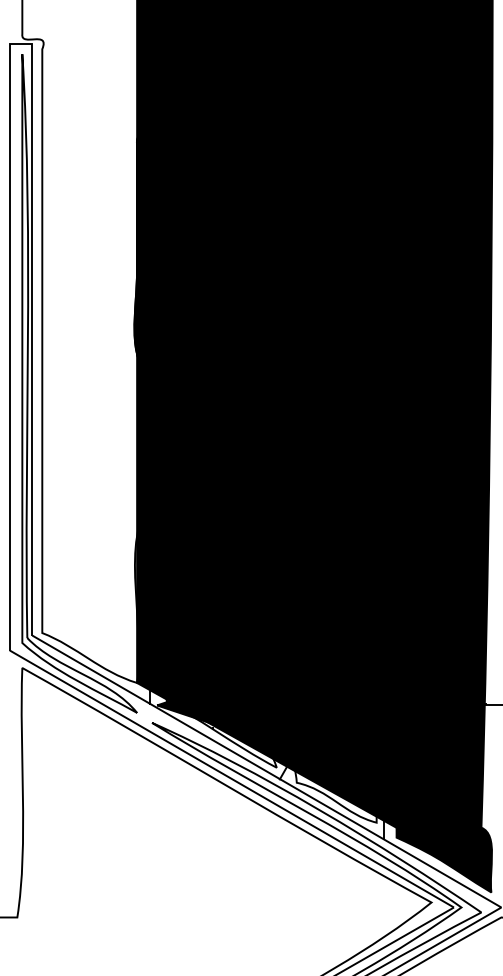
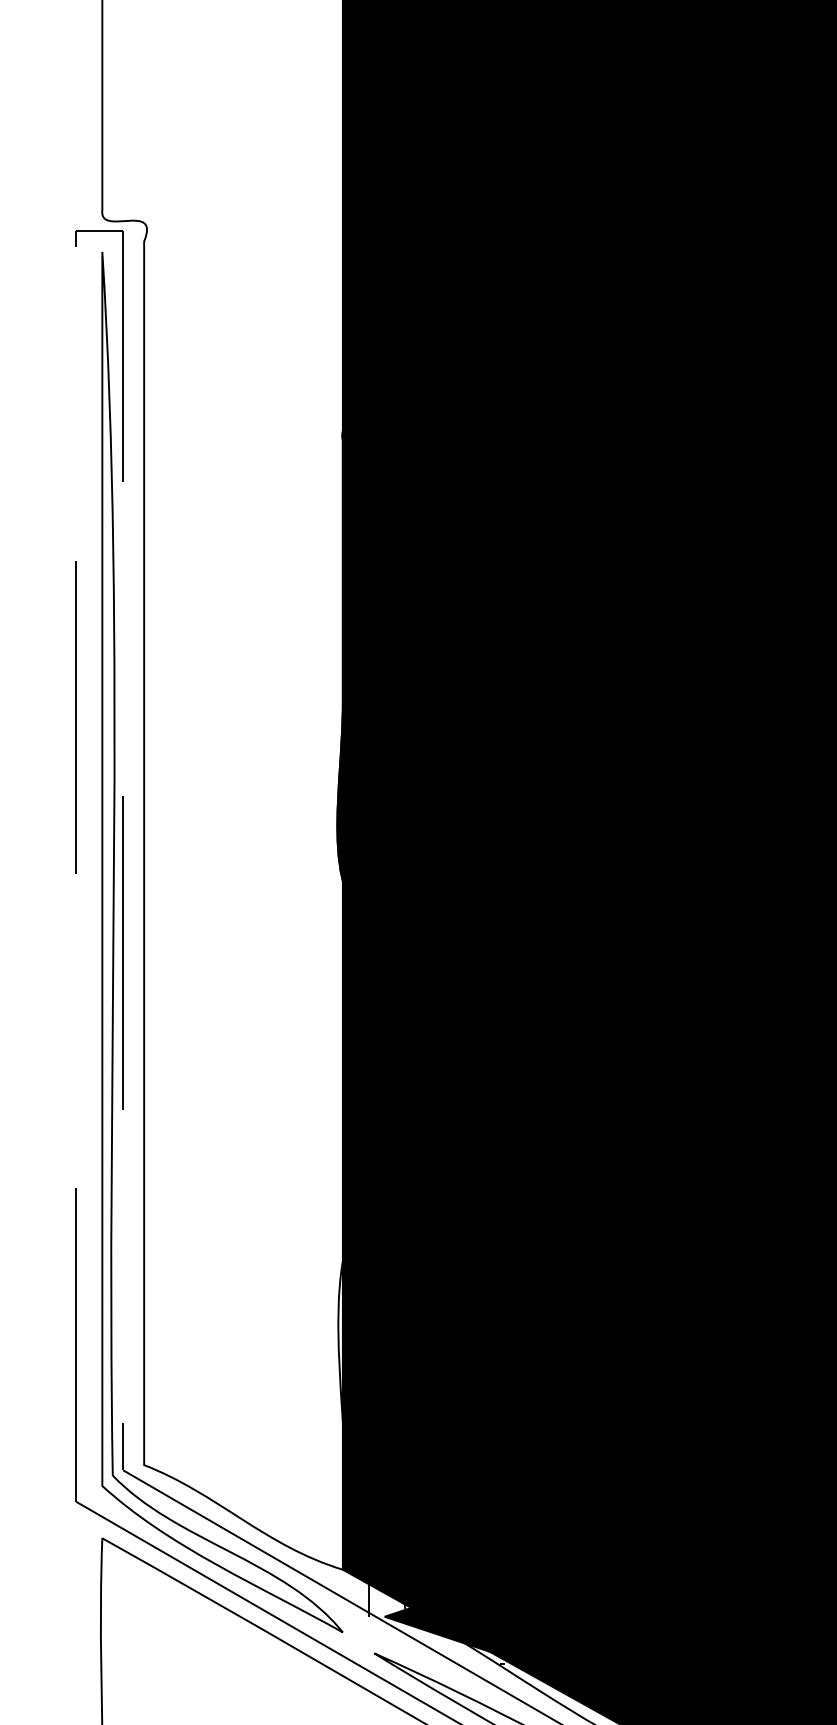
line: (13, 44) -> (83, 231), solid -> dashed

